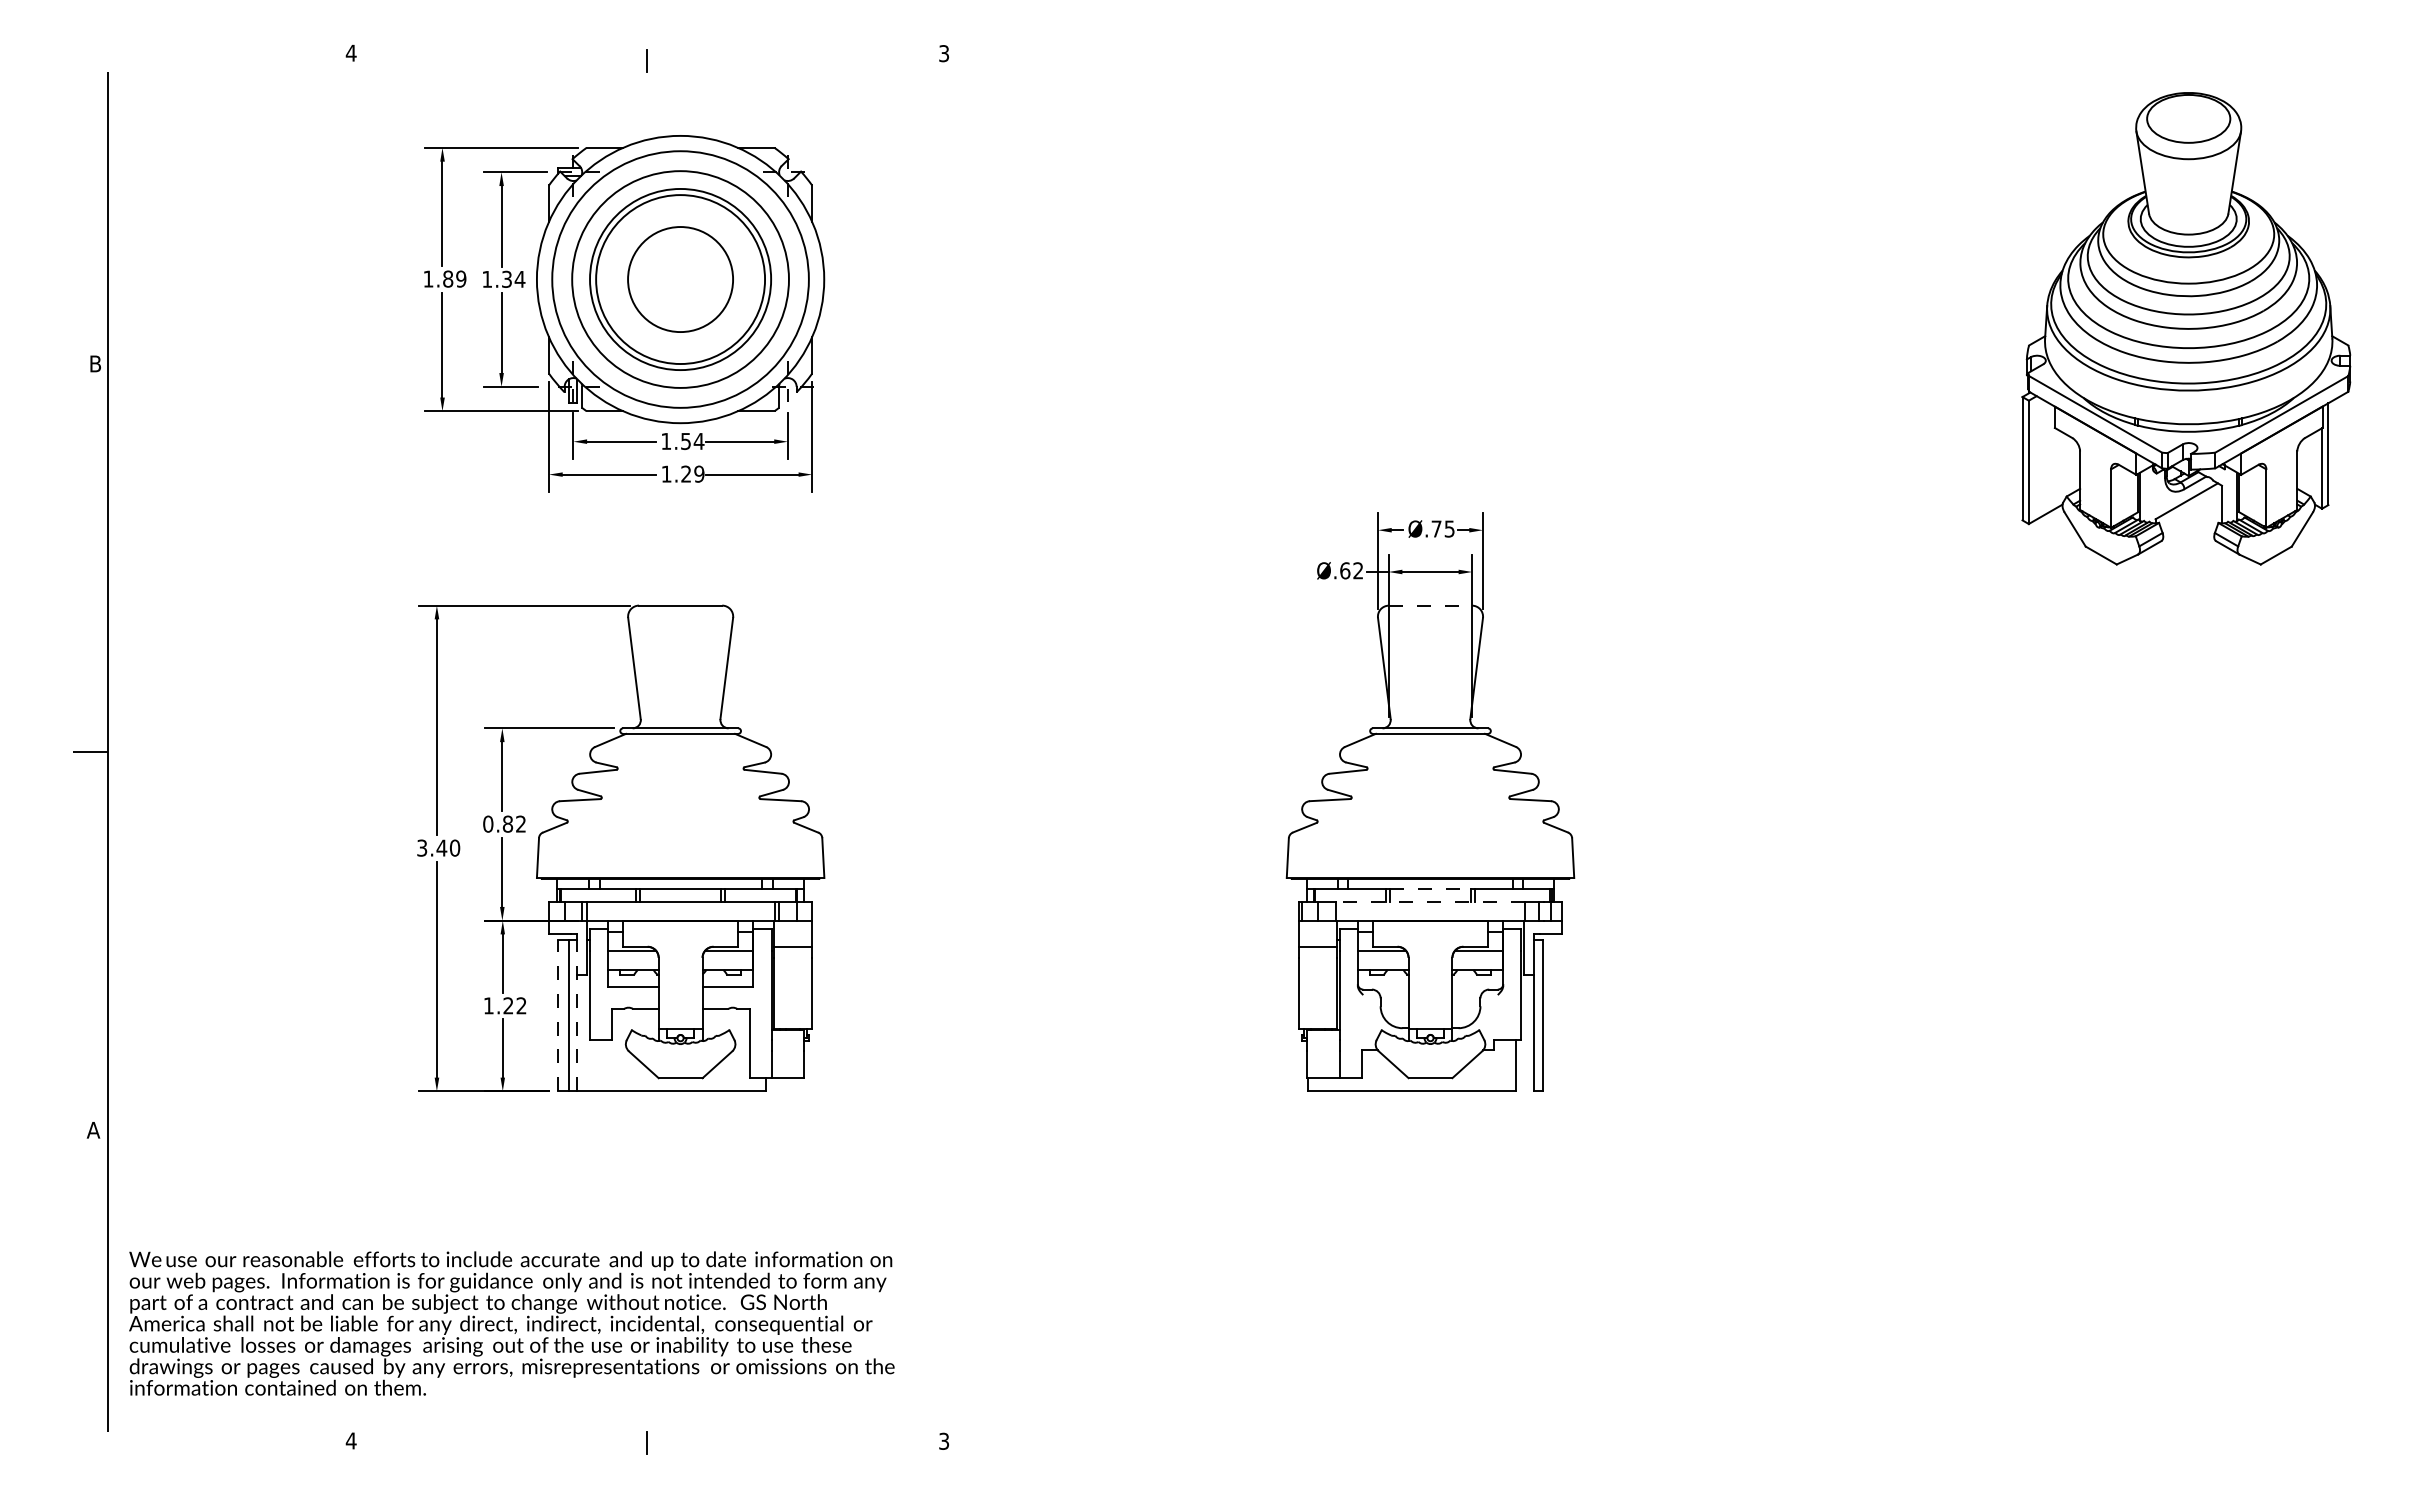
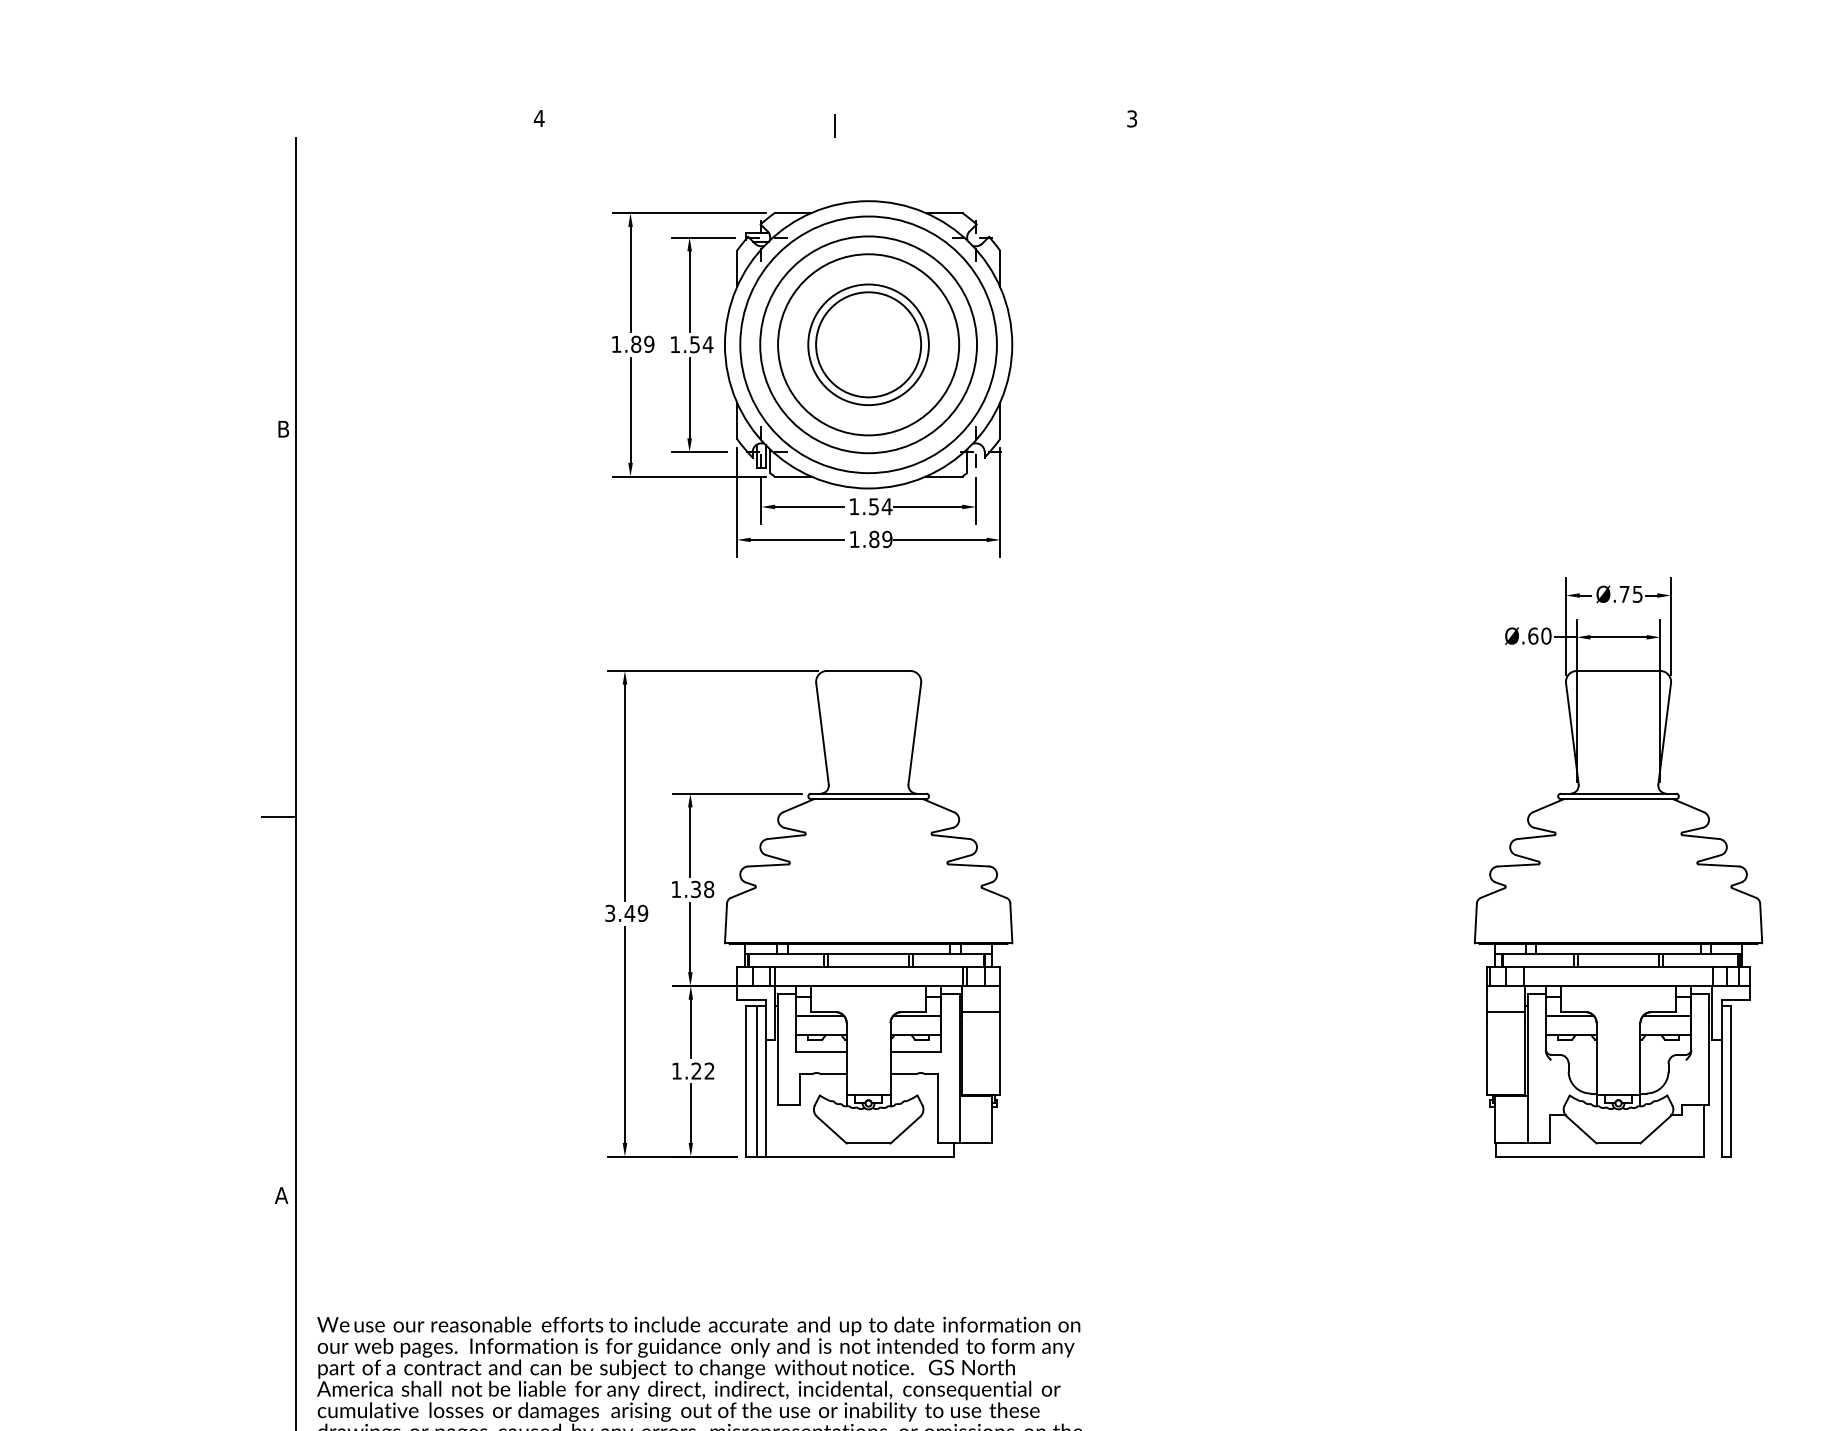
text: (506, 278) -> (694, 343), 1.34 -> 1.54
circle: (680, 279) -> (868, 344), size x0.71
text: (686, 473) -> (874, 538), 1.29 -> 1.89
text: (1358, 570) -> (1546, 635), .62 -> .60
line: (1430, 605) -> (1618, 670), dashed -> solid
text: (504, 823) -> (692, 888), 0.82 -> 1.38
text: (454, 847) -> (642, 912), 3.40 -> 3.49
line: (1430, 888) -> (1618, 953), dashed -> solid
line: (1430, 901) -> (1618, 966), dashed -> solid
line: (557, 1015) -> (745, 1080), dashed -> solid
line: (577, 1015) -> (765, 1080), dashed -> solid

